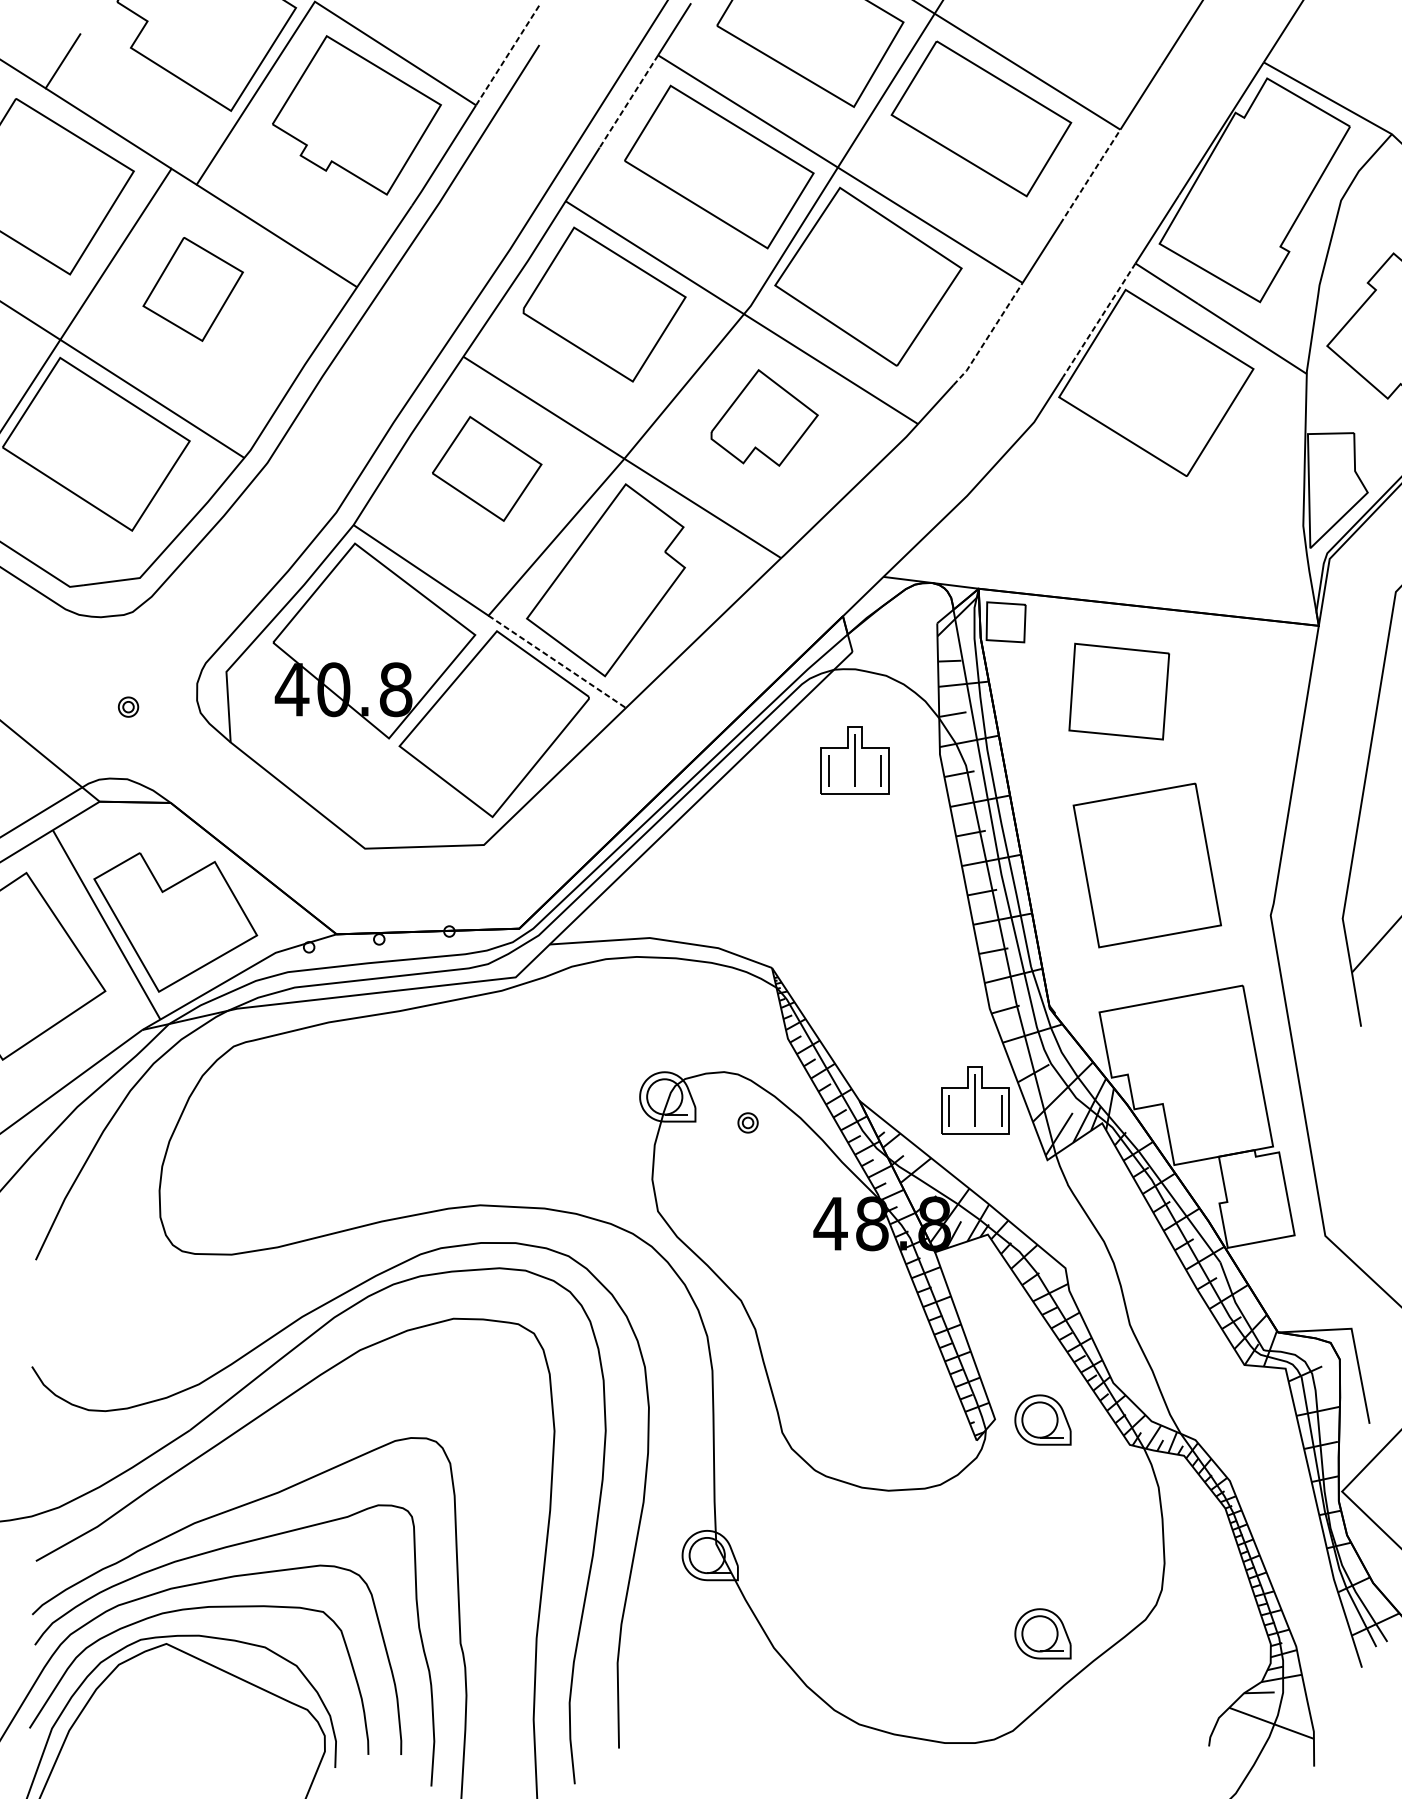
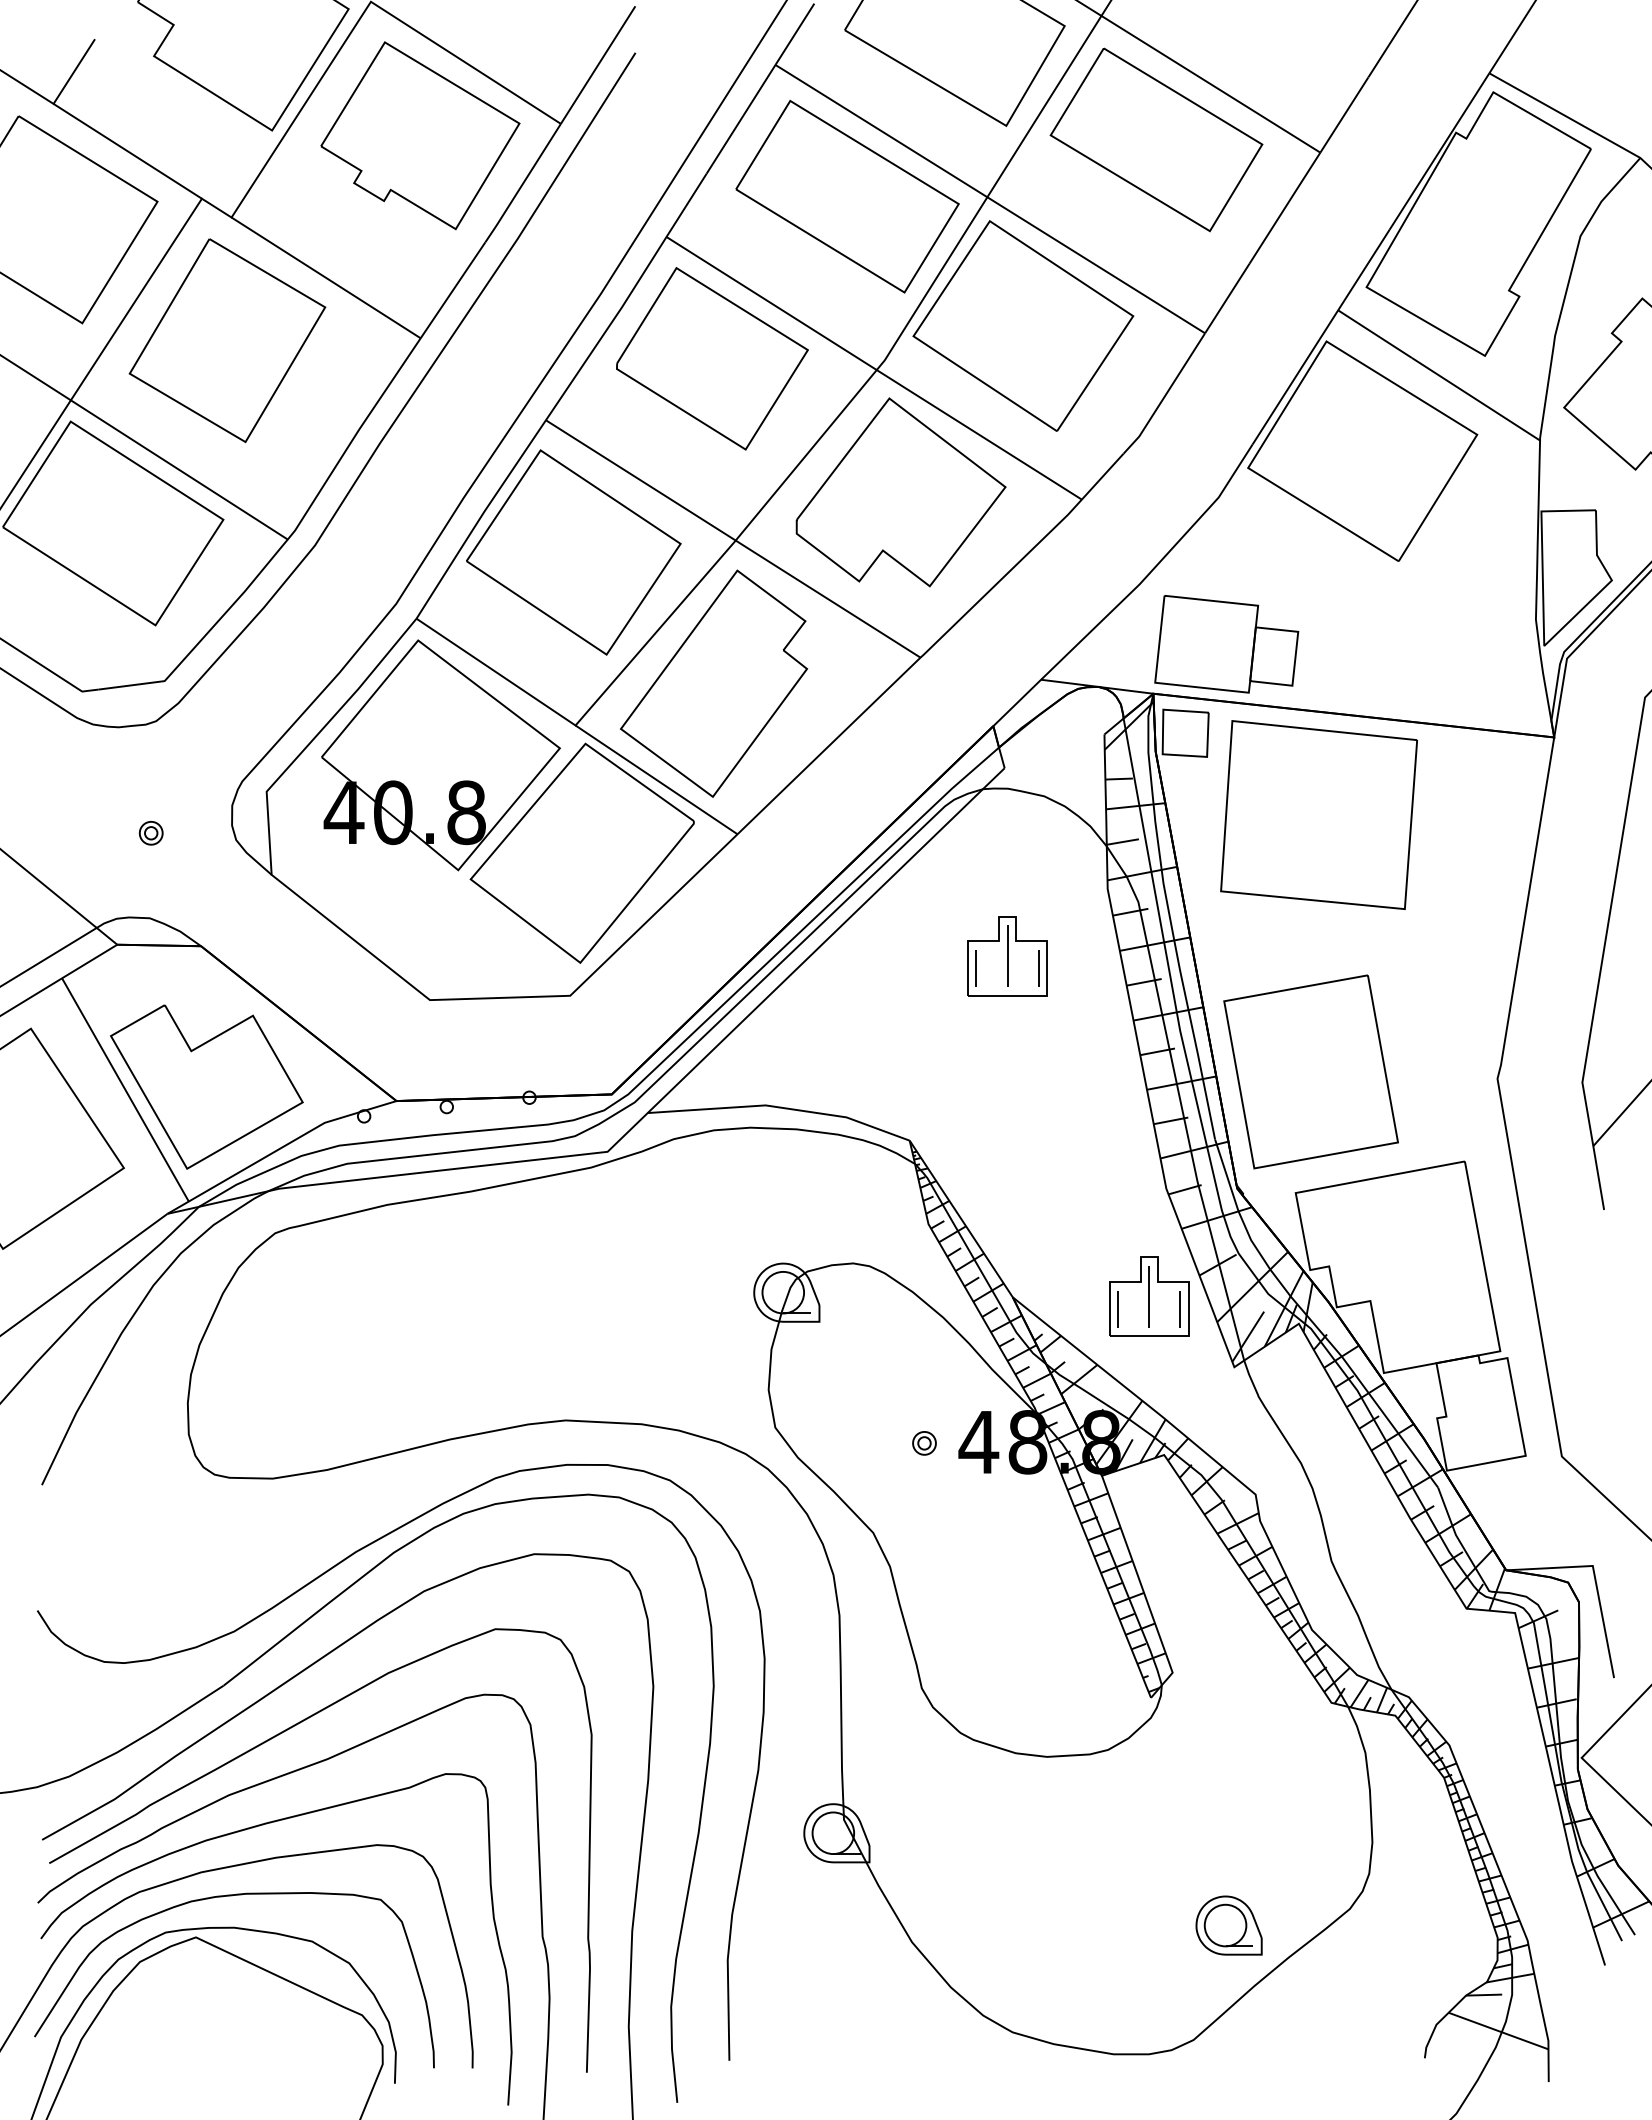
line: (507, 54) -> (598, 64), dashed -> solid
line: (629, 101) -> (741, 119), dashed -> solid
line: (1090, 176) -> (1285, 207), dashed -> solid
part: (193, 289) -> (227, 340), size x1.67
line: (1099, 320) -> (1295, 377), dashed -> solid
line: (989, 335) -> (1165, 395), dashed -> solid
part: (764, 418) -> (900, 492), size x1.67
part: (486, 468) -> (573, 552), size x1.67
part: (1040, 546) -> (1226, 644), added
line: (557, 661) -> (656, 779), dashed -> solid
part: (1118, 691) -> (1318, 814), size x1.67
part: (854, 760) -> (1007, 956), moved
part: (1146, 865) -> (1310, 1071), moved
part: (748, 1123) -> (924, 1443), moved
part: (1042, 1419) -> (1228, 1673), removed
curve: (220, 1481) -> (259, 1746), added

